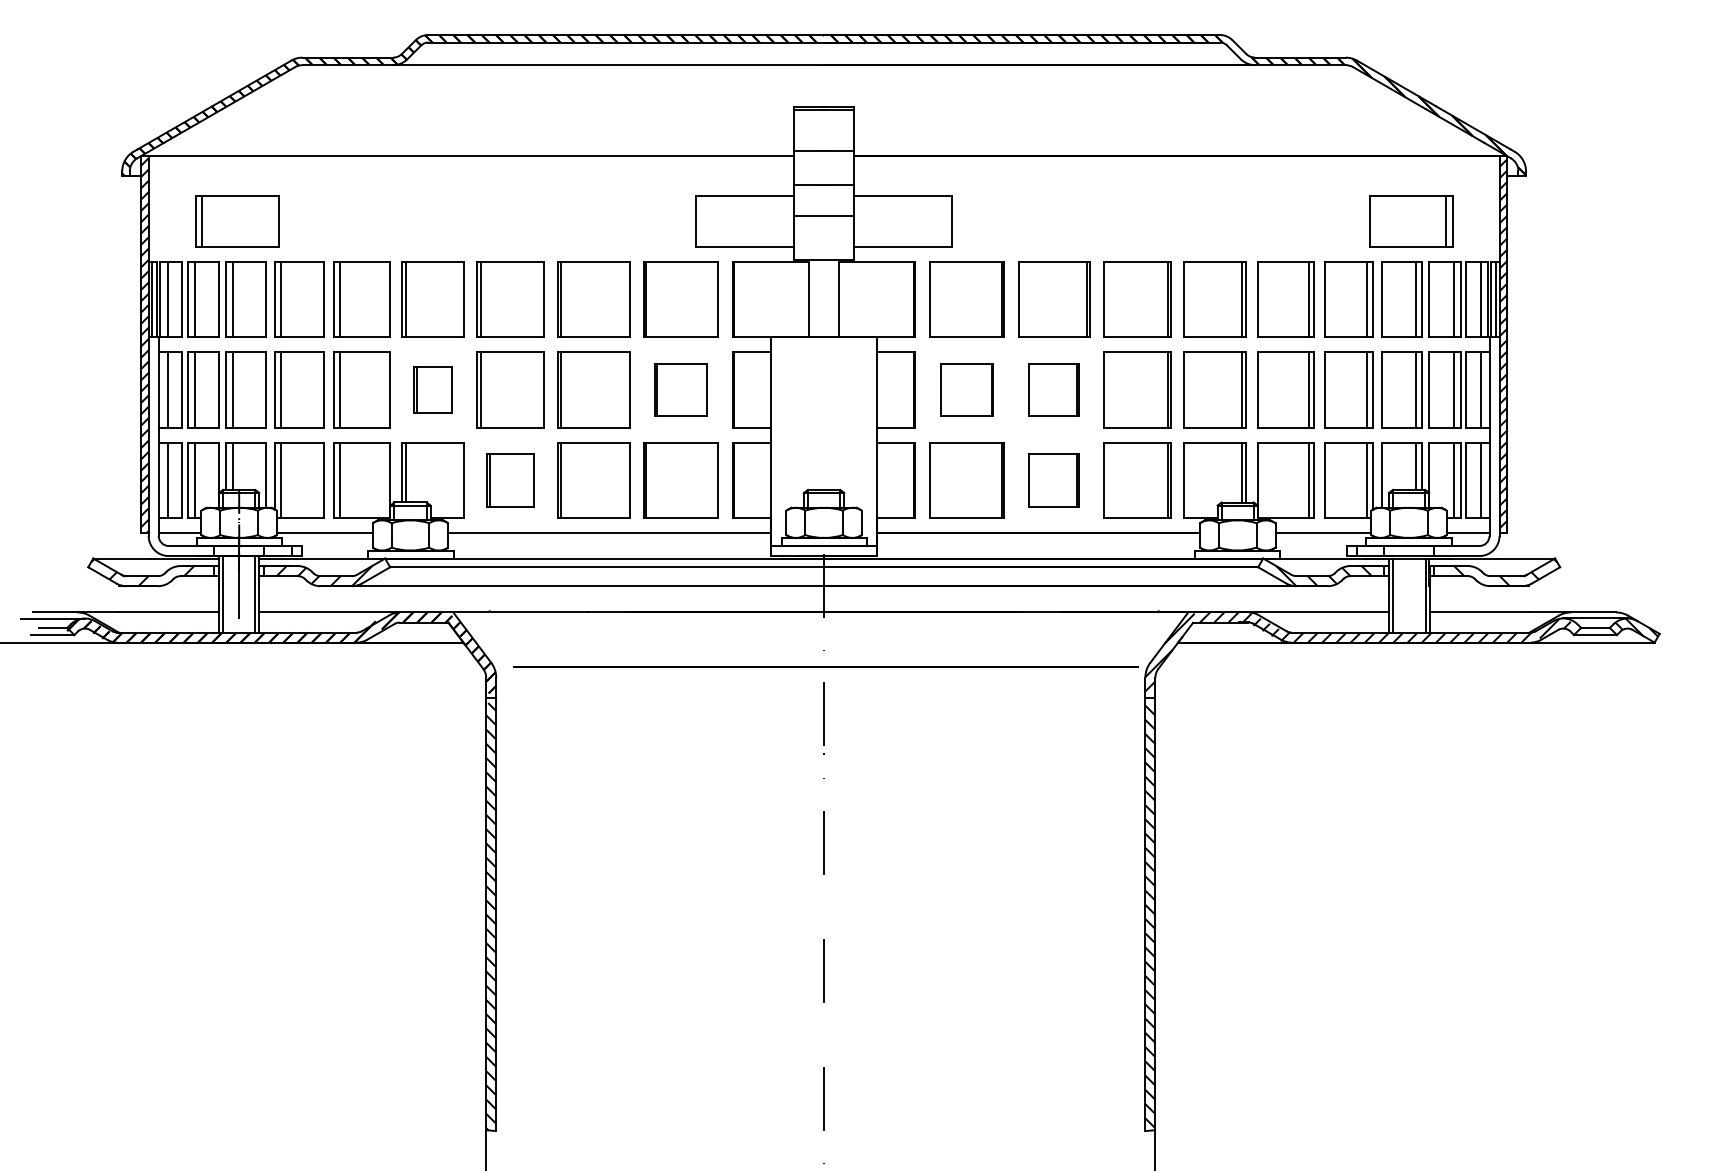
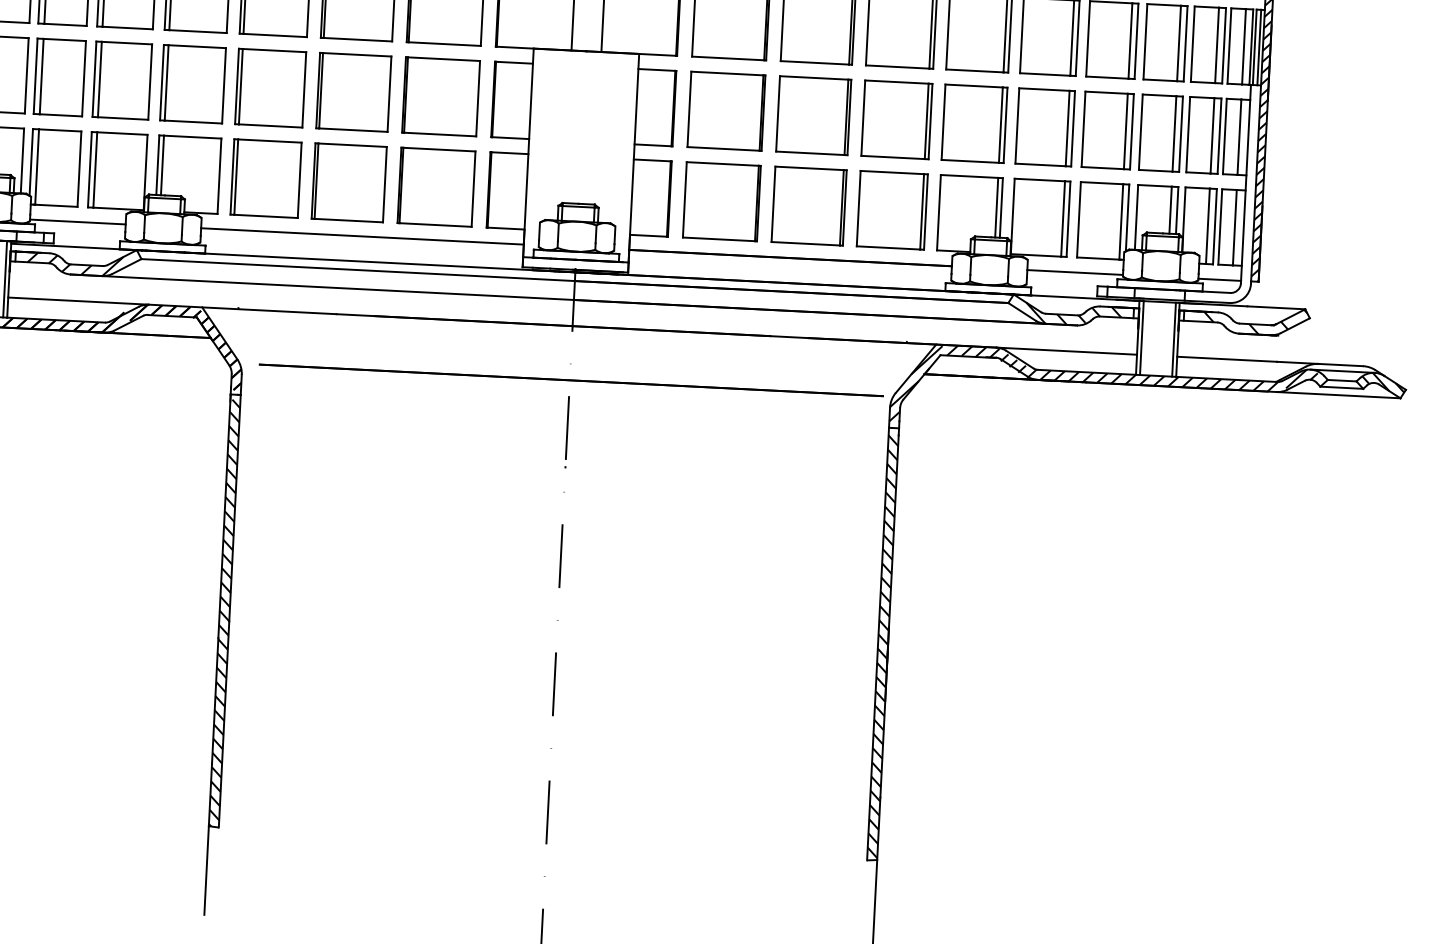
part: (432, 389) -> (192, 83), size x1.67
part: (680, 389) -> (440, 96), size x1.43
part: (966, 389) -> (726, 110), size x1.43
part: (1054, 389) -> (813, 115), size x1.43
part: (510, 480) -> (265, 178), size x1.43
part: (1054, 480) -> (809, 206), size x1.43

